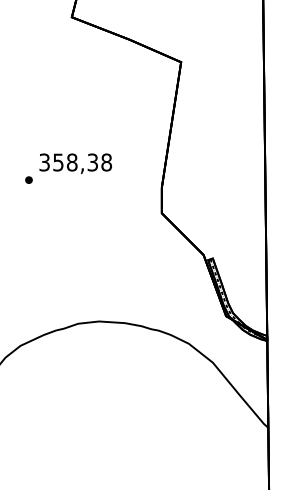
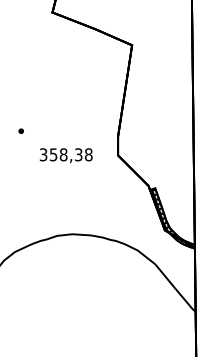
text: (75, 163) -> (66, 155), moved

